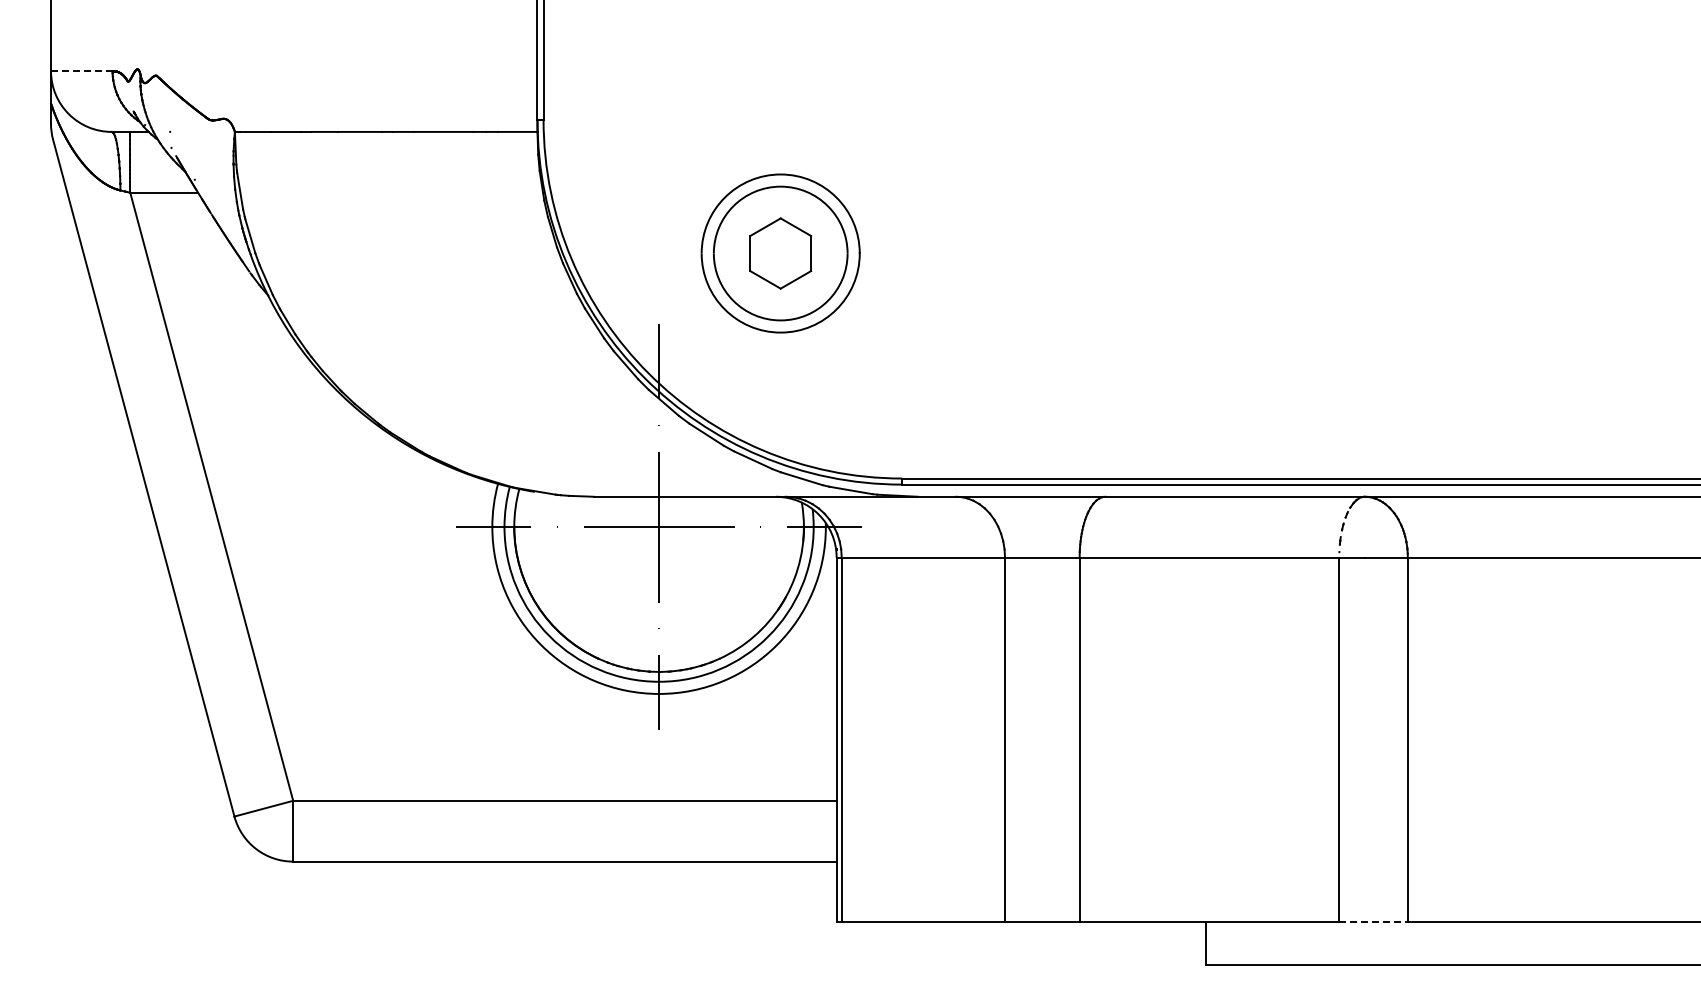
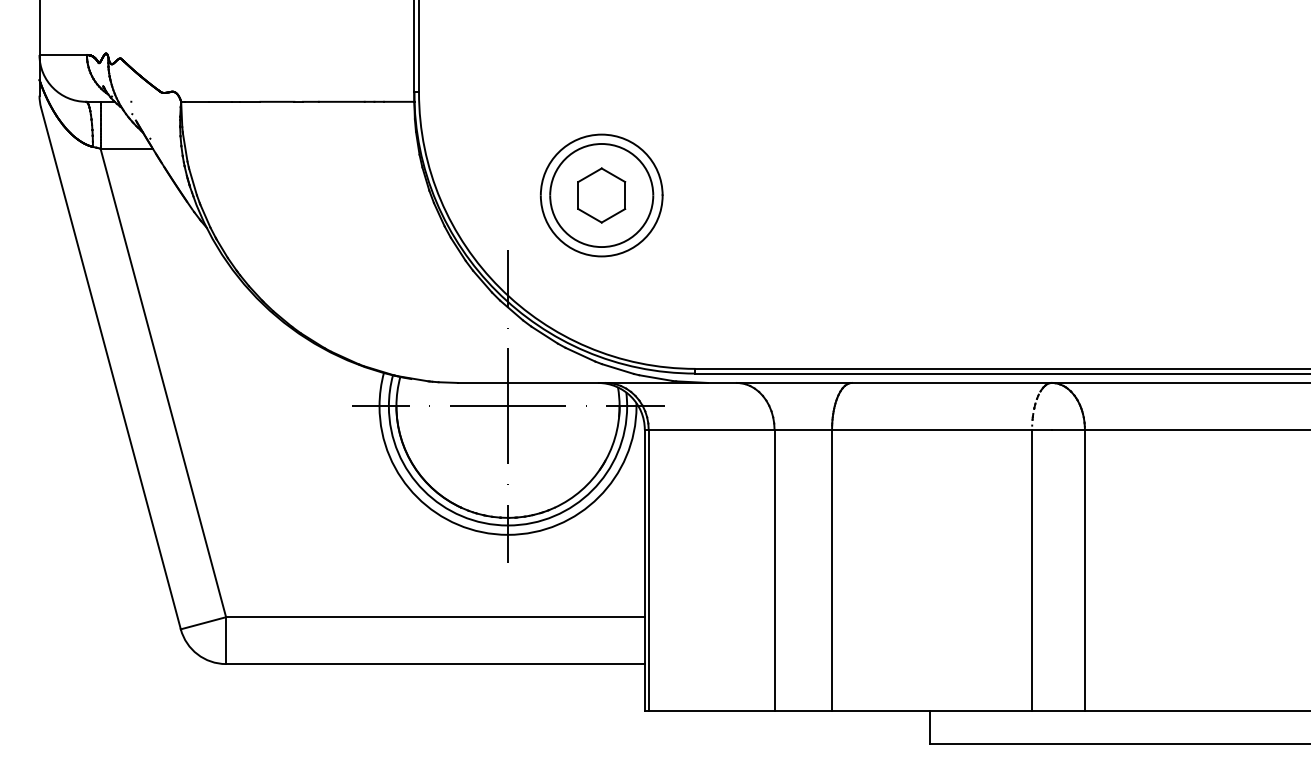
line: (81, 71) -> (62, 55), dashed -> solid
line: (1374, 922) -> (1059, 710), dashed -> solid

